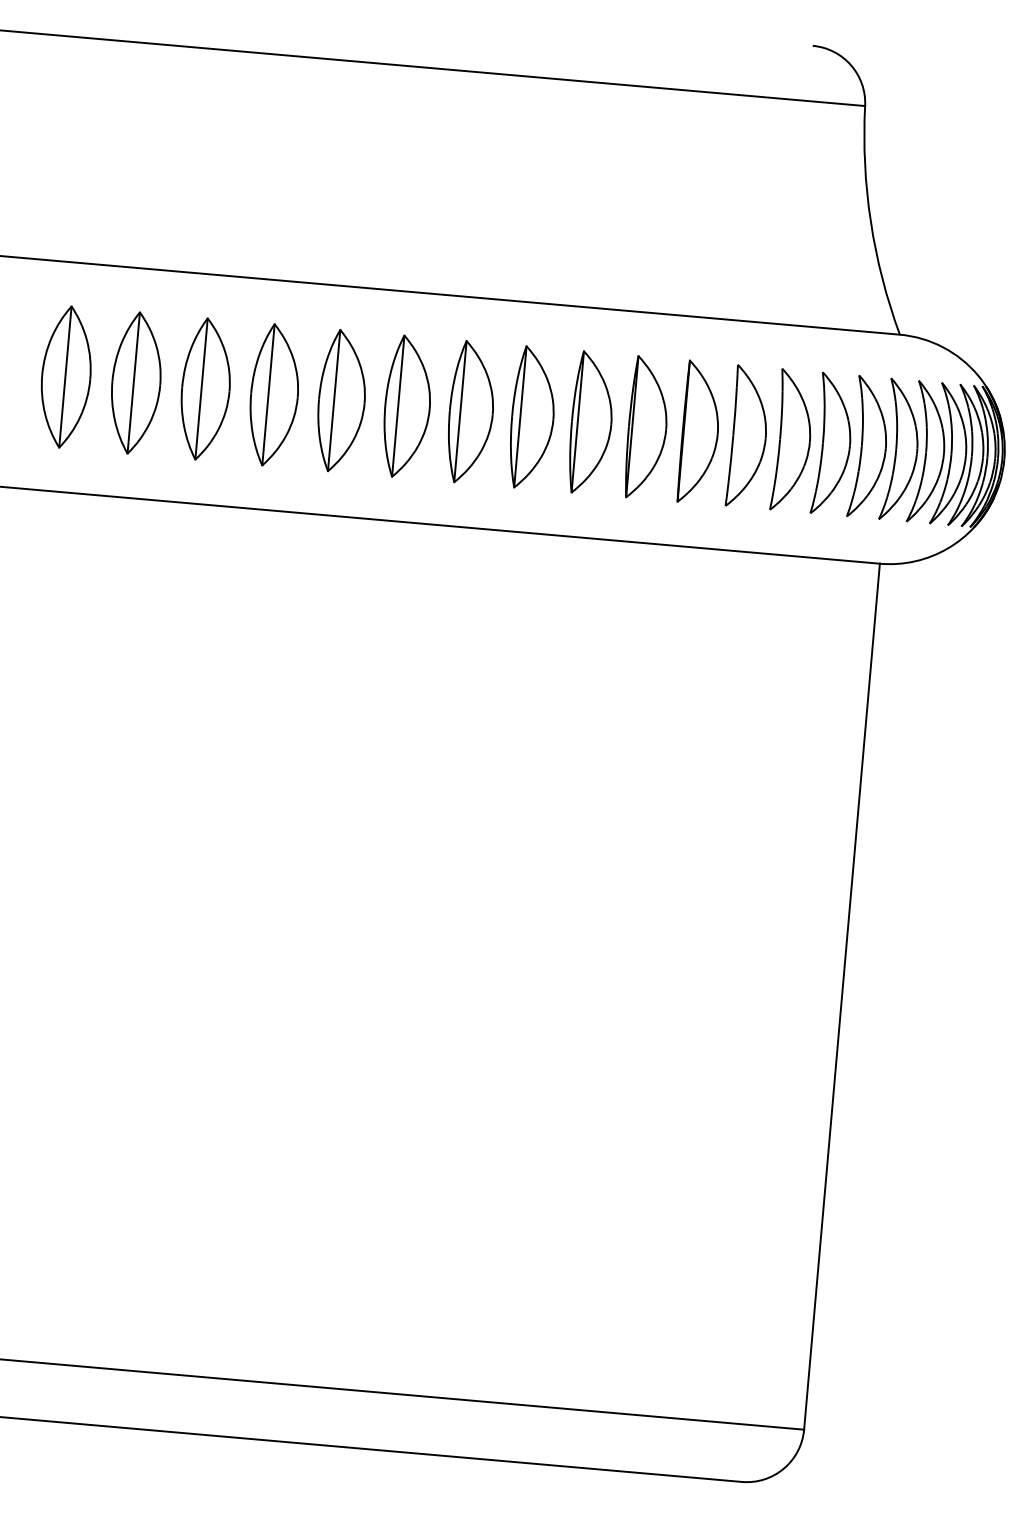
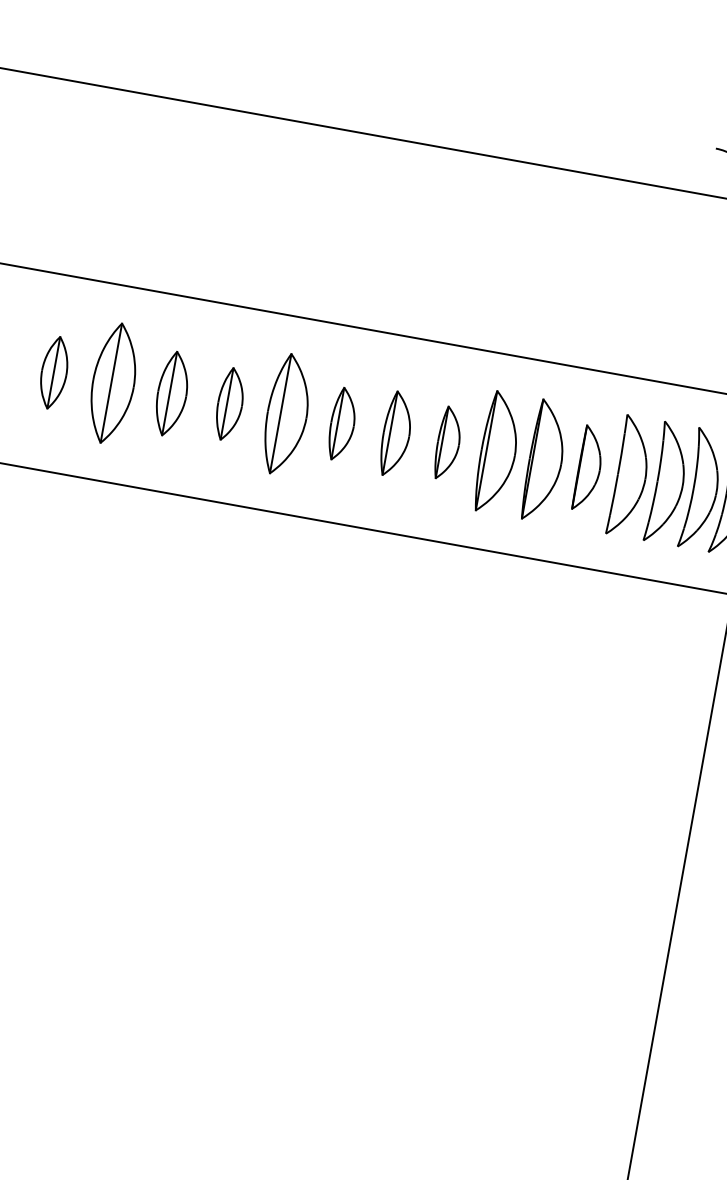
part: (65, 376) -> (53, 372), size x0.6
part: (205, 388) -> (172, 393), size x0.7
part: (273, 394) -> (229, 403), size x0.6
part: (406, 405) -> (341, 423), size x0.6
part: (470, 411) -> (395, 433), size x0.7
part: (532, 416) -> (448, 442), size x0.6
part: (697, 430) -> (587, 467), size x0.7

